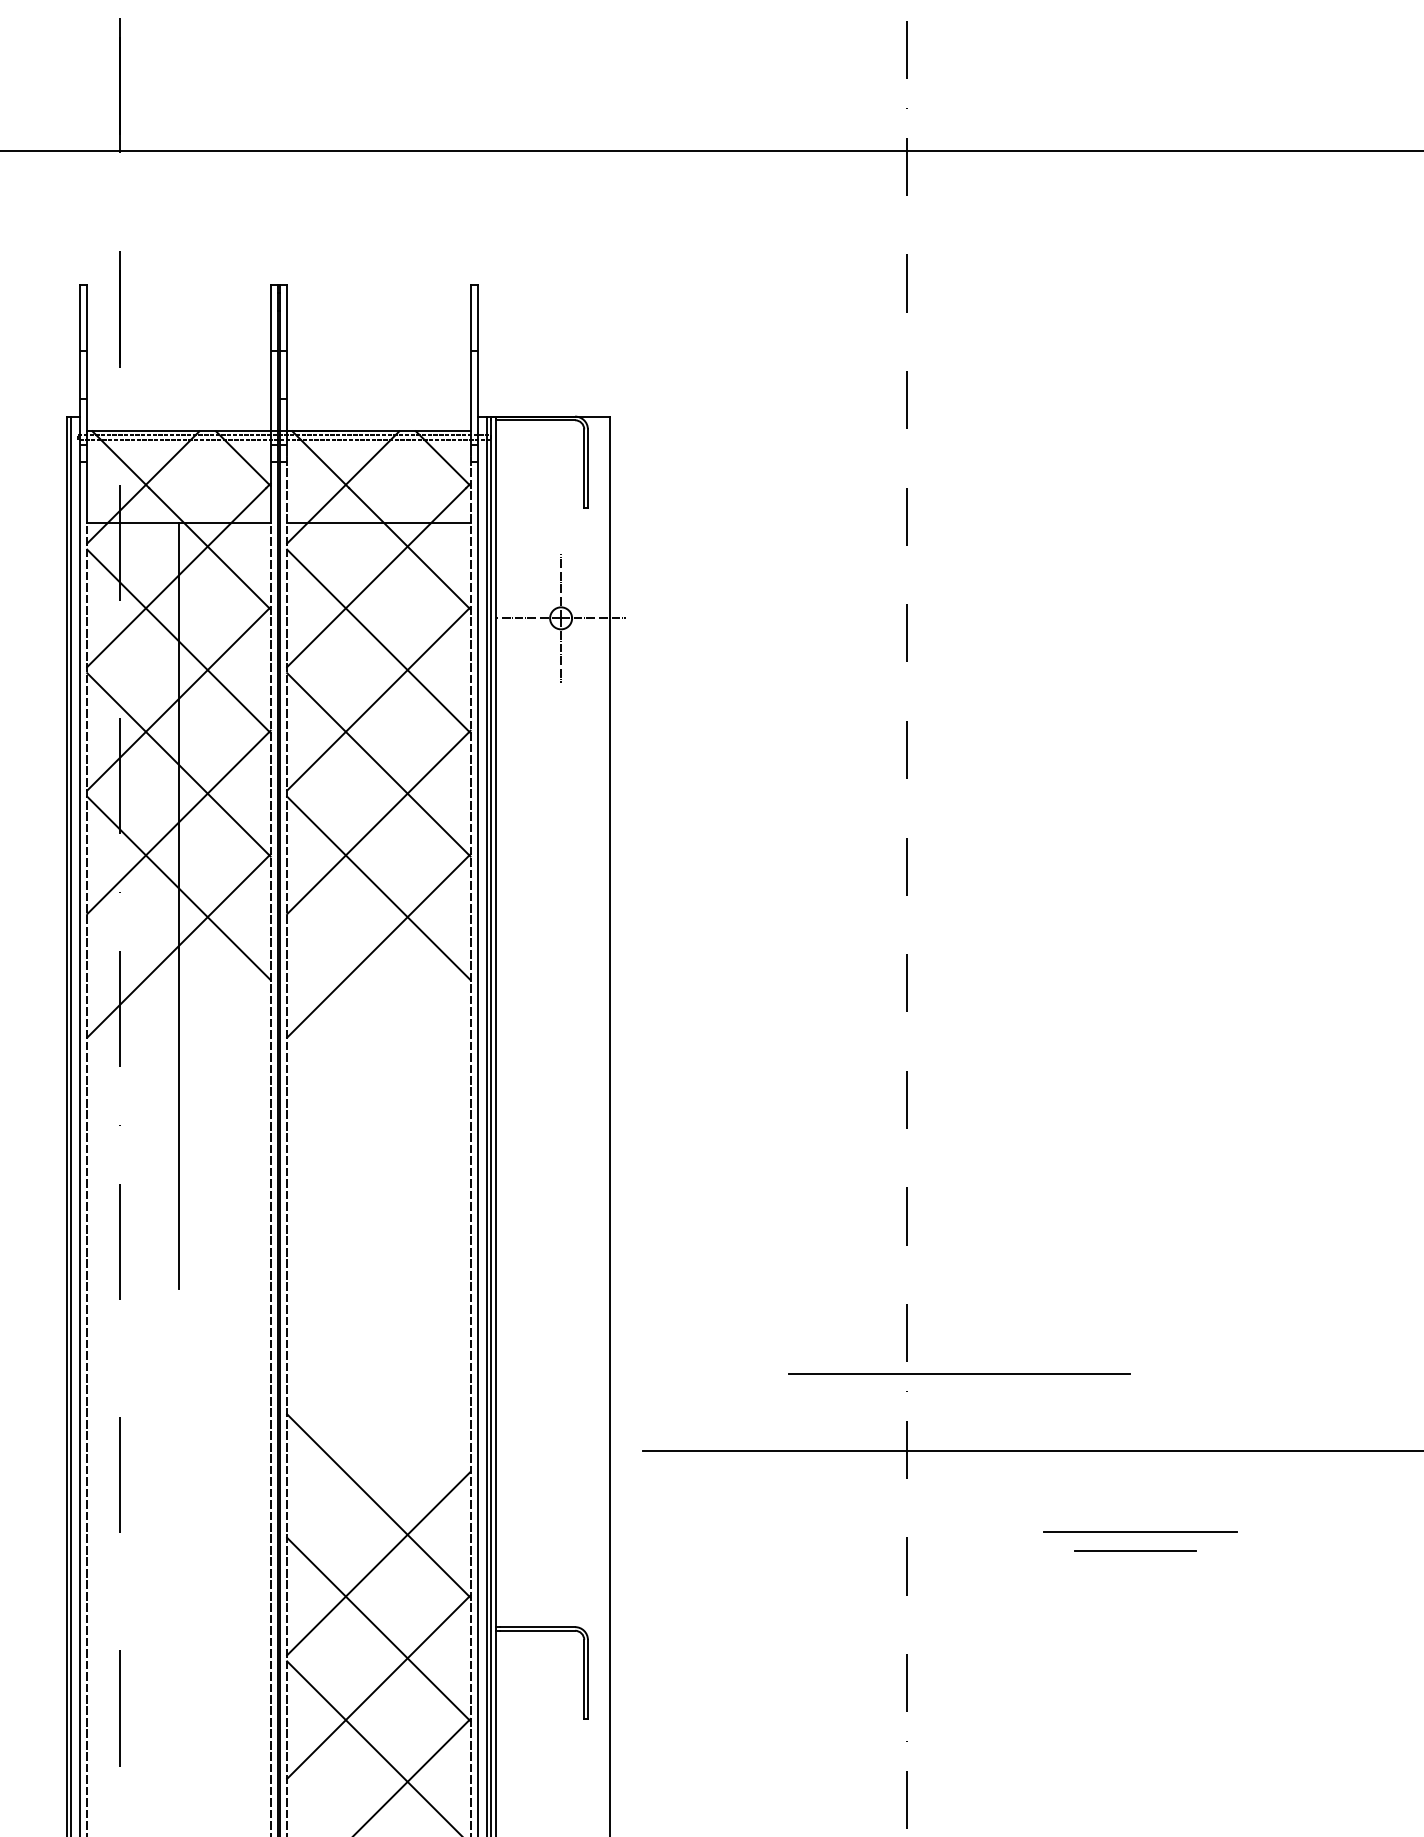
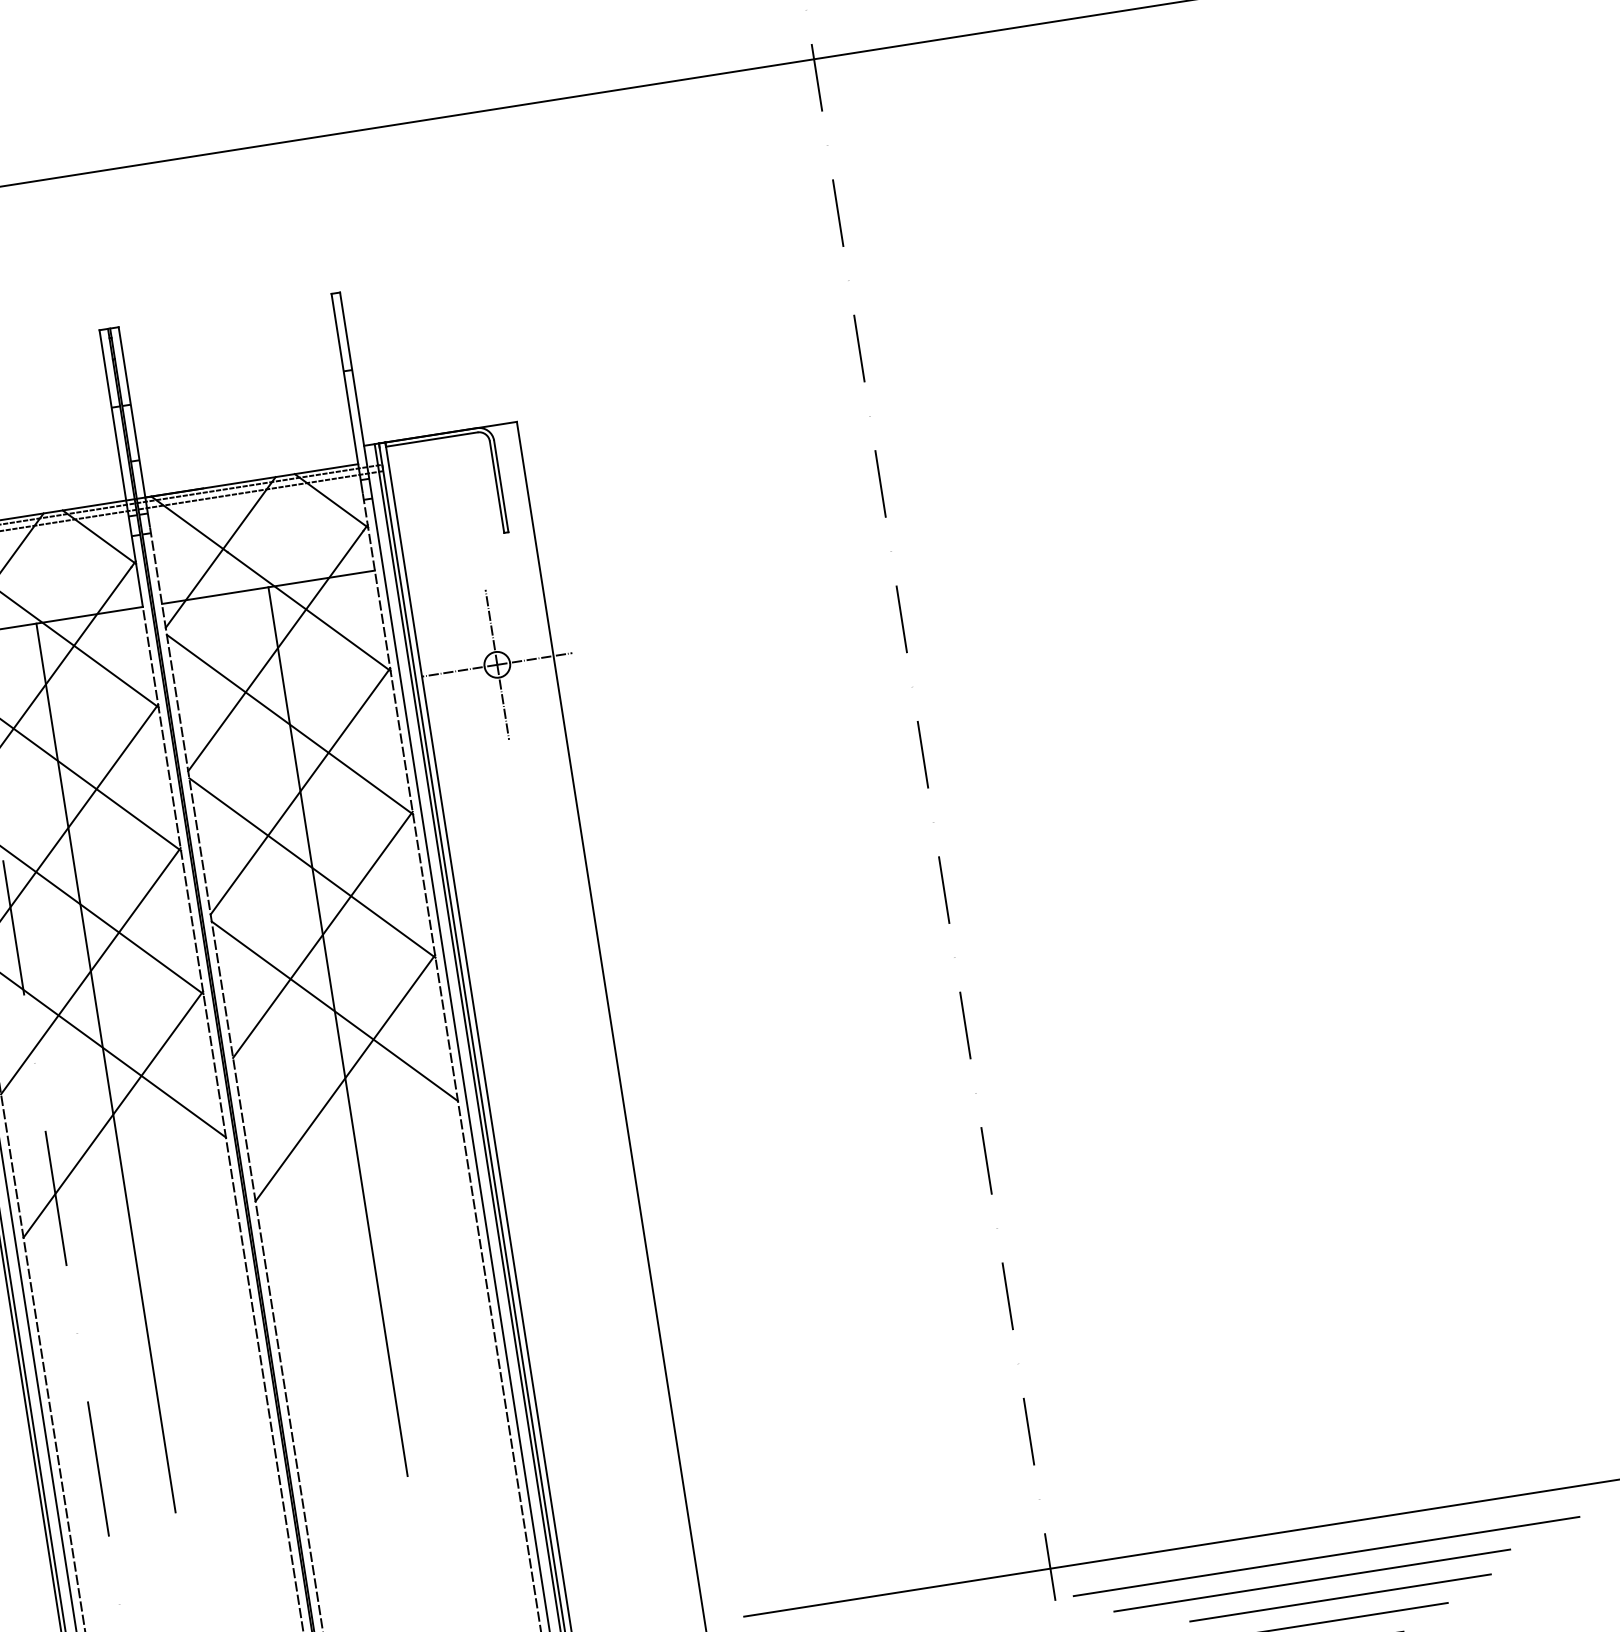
line: (378, 905) -> (337, 1031), added
line: (959, 1373) -> (1311, 1580), moved
line: (1140, 1477) -> (1325, 1556), added
line: (1146, 1514) -> (1339, 1598), added

